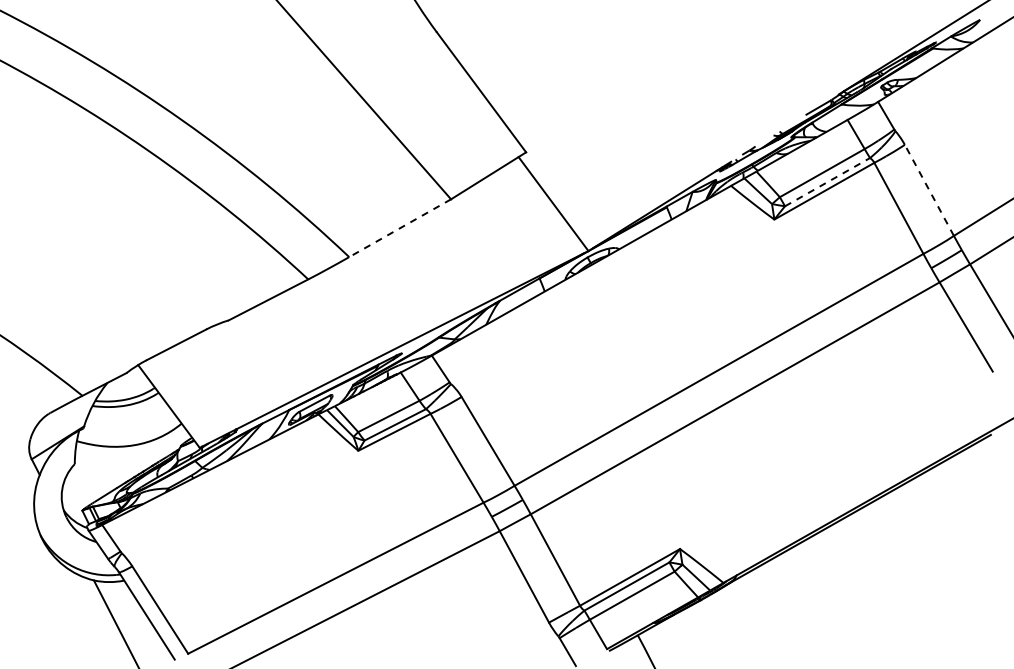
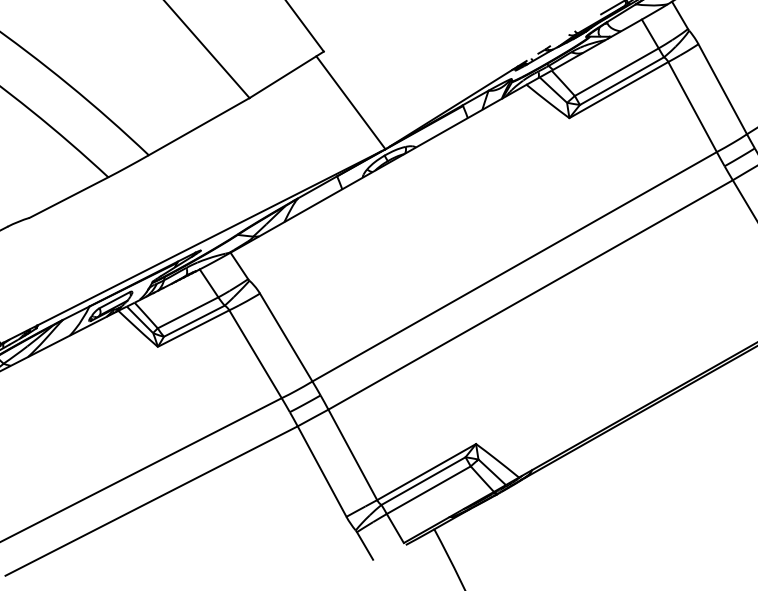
line: (827, 182) -> (621, 81), dashed -> solid
line: (929, 190) -> (722, 89), dashed -> solid
line: (400, 228) -> (199, 126), dashed -> solid

